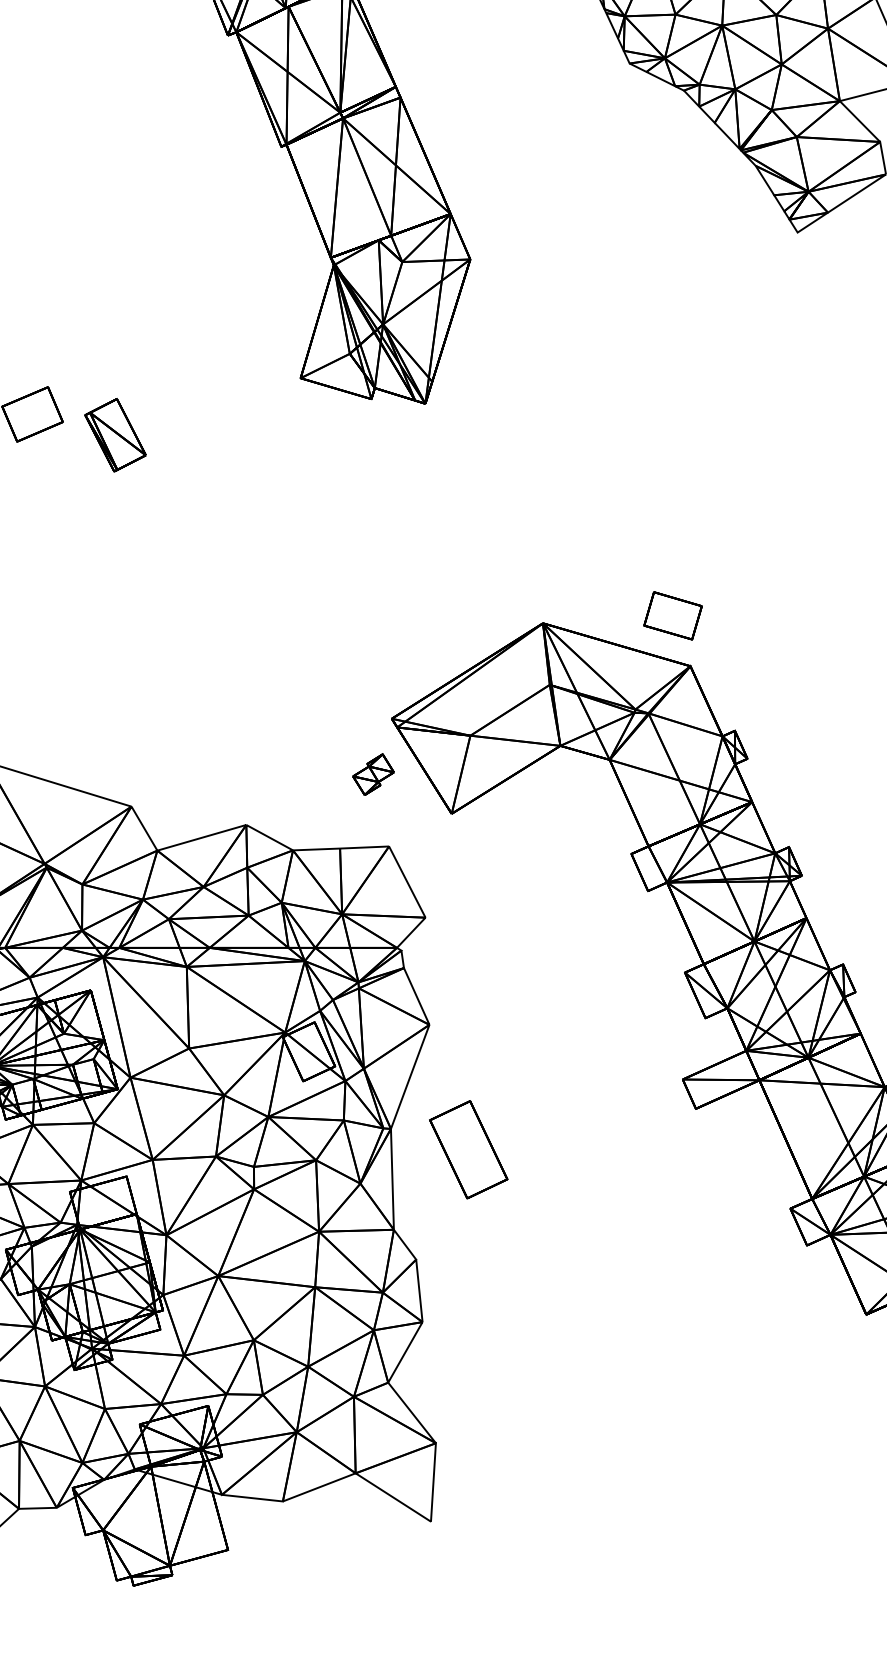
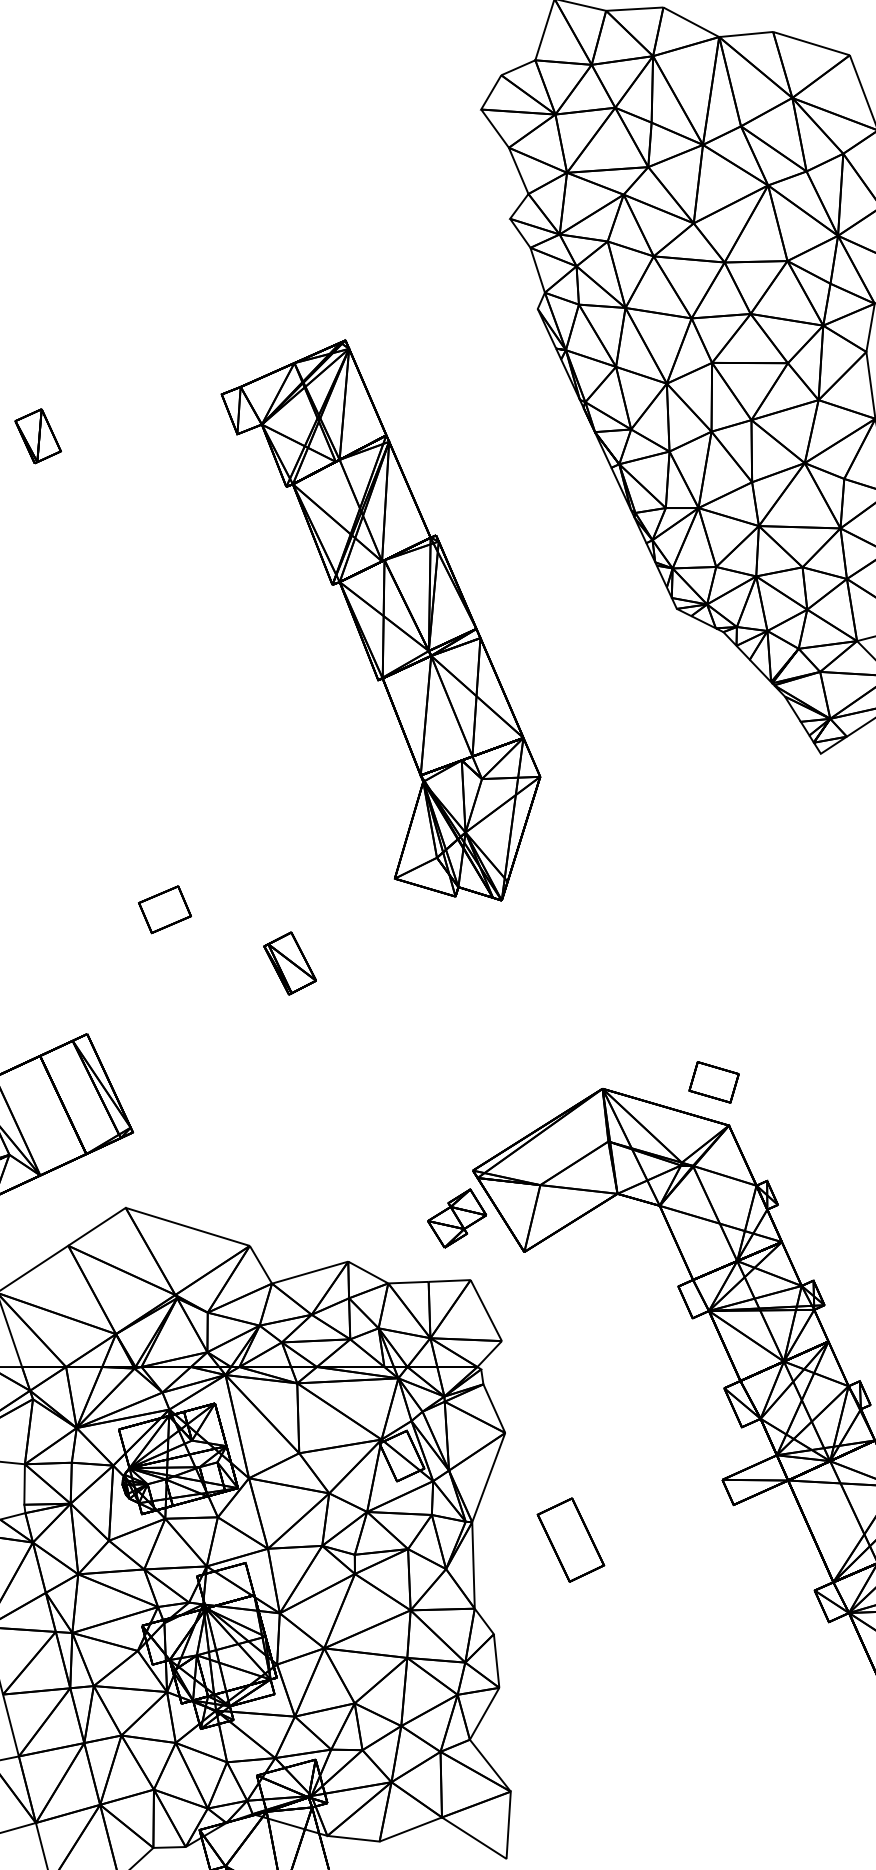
part: (114, 435) -> (289, 963), moved
part: (373, 774) -> (457, 1218), size x1.67
part: (468, 1149) -> (570, 1539), moved

